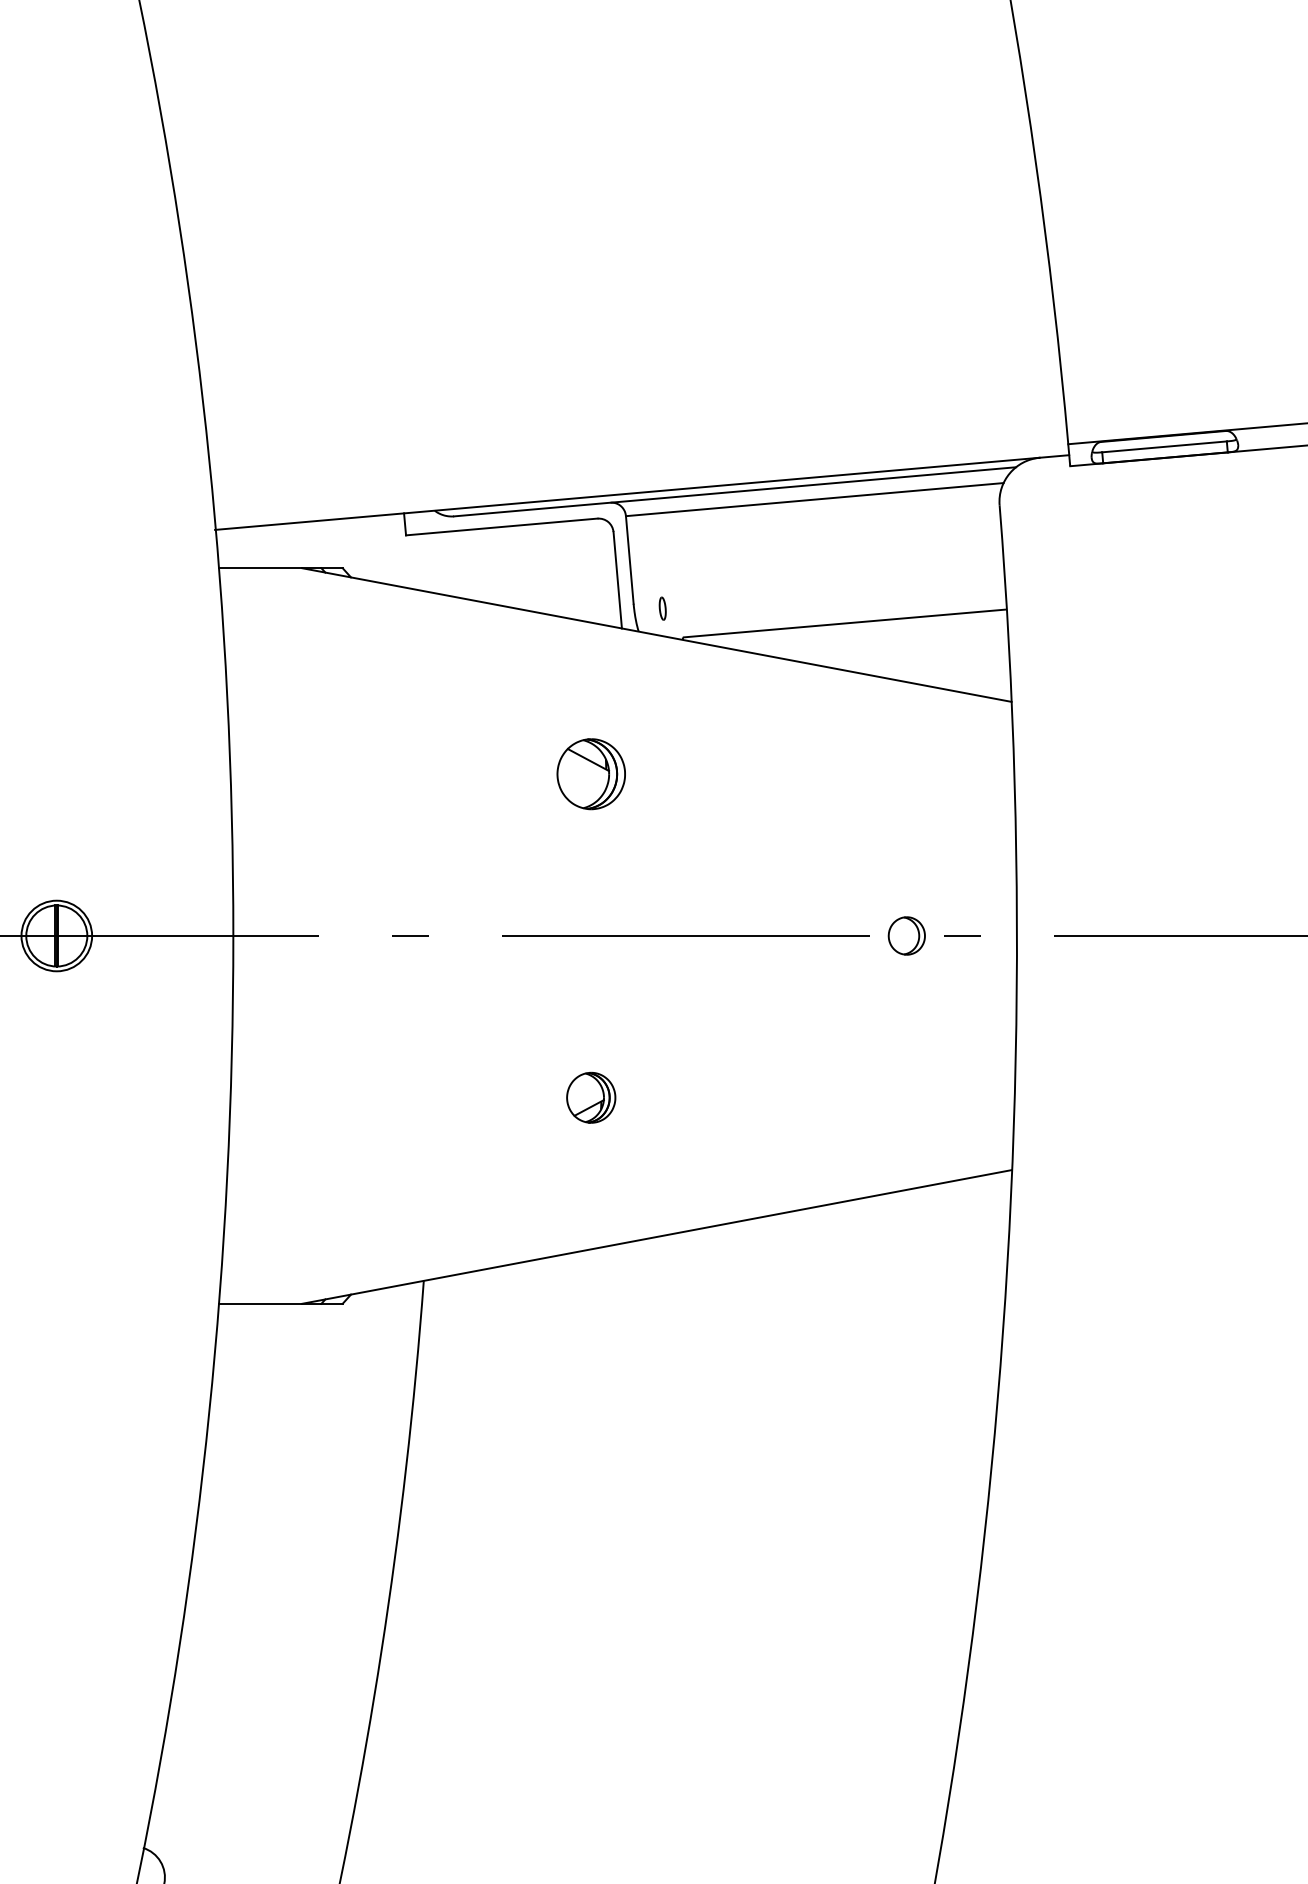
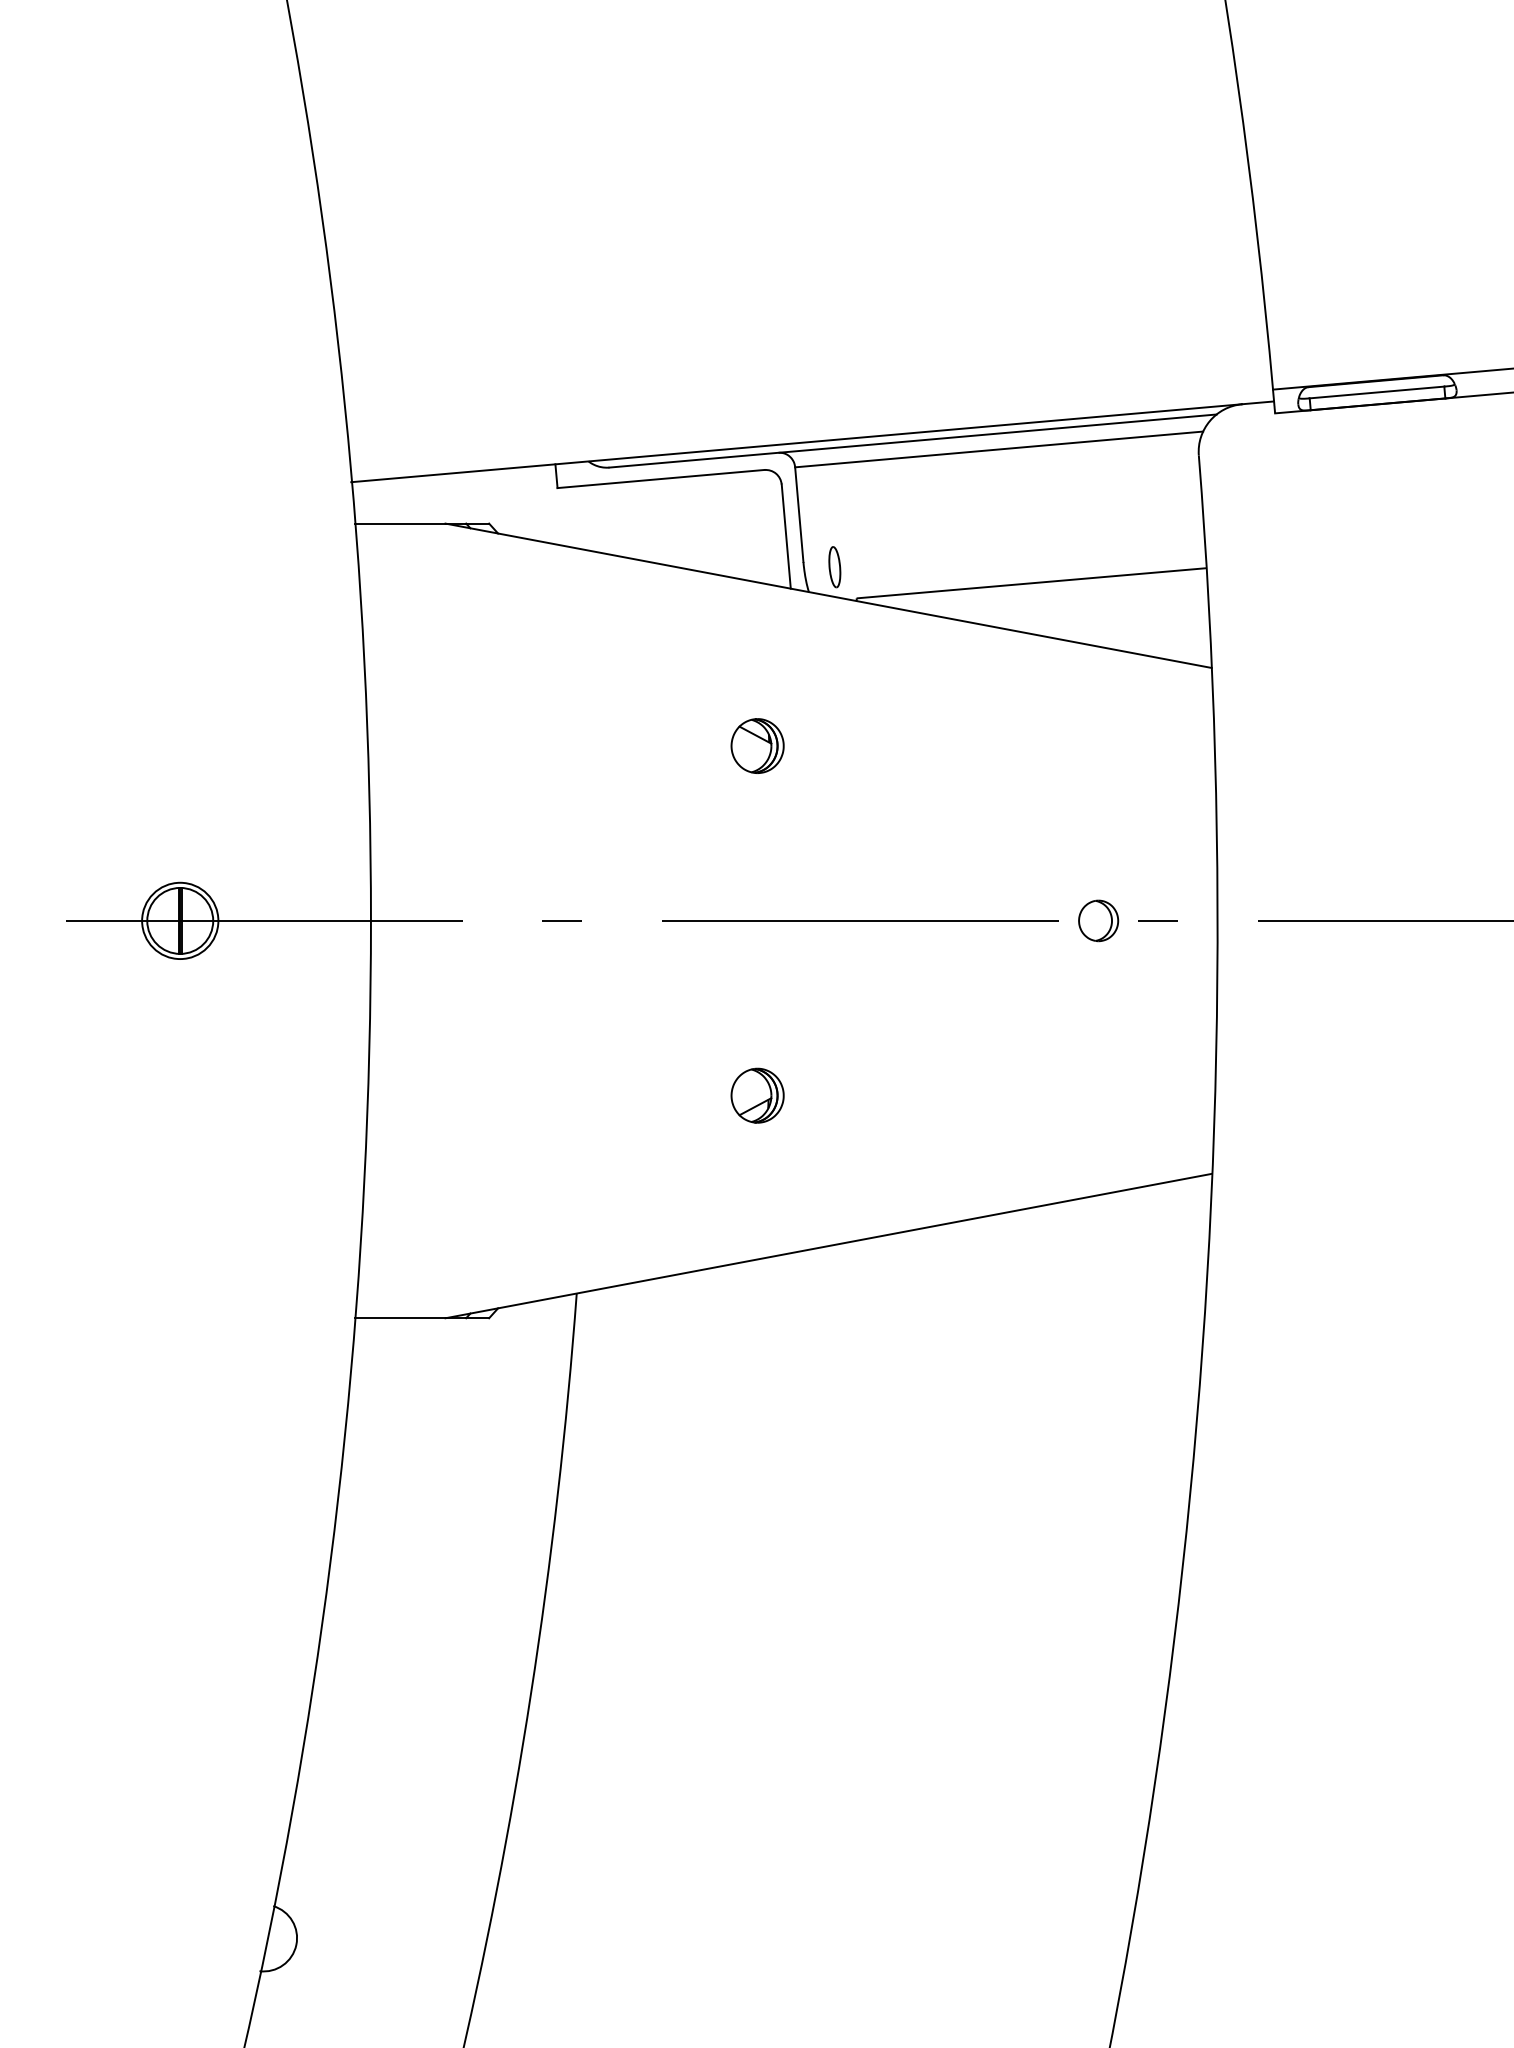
part: (662, 608) -> (834, 567), size x1.67
part: (591, 773) -> (757, 745), size x0.71

